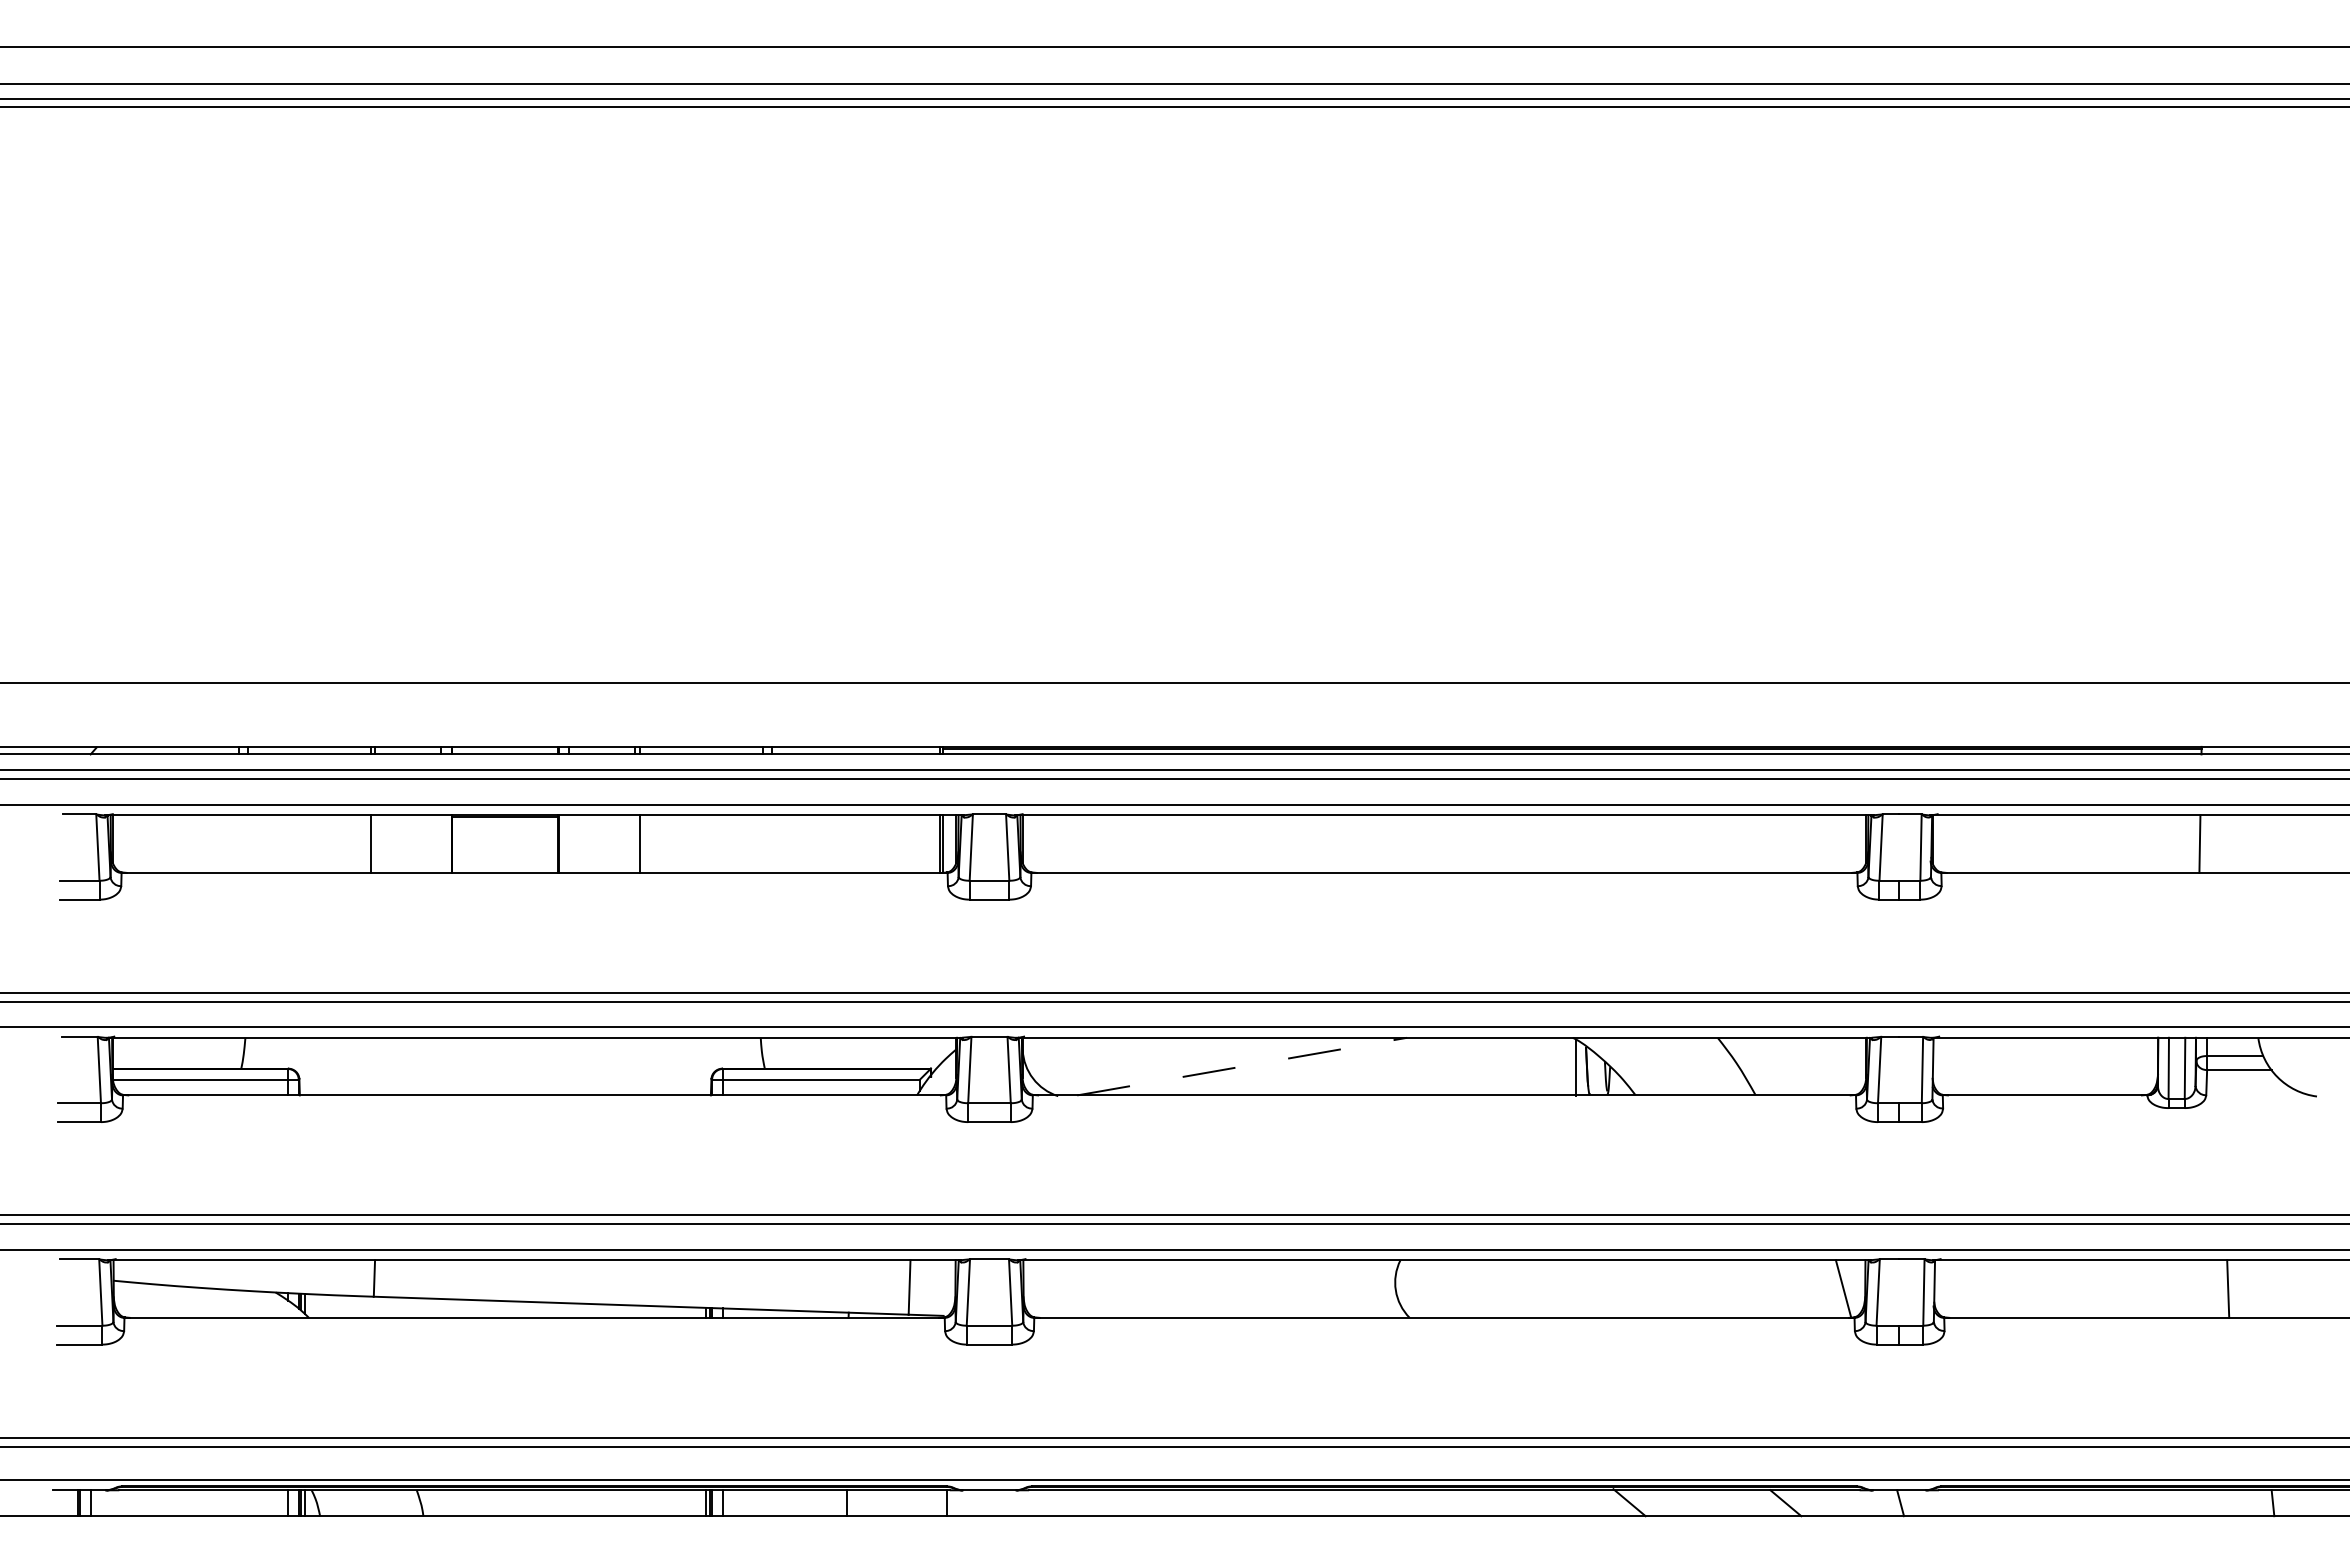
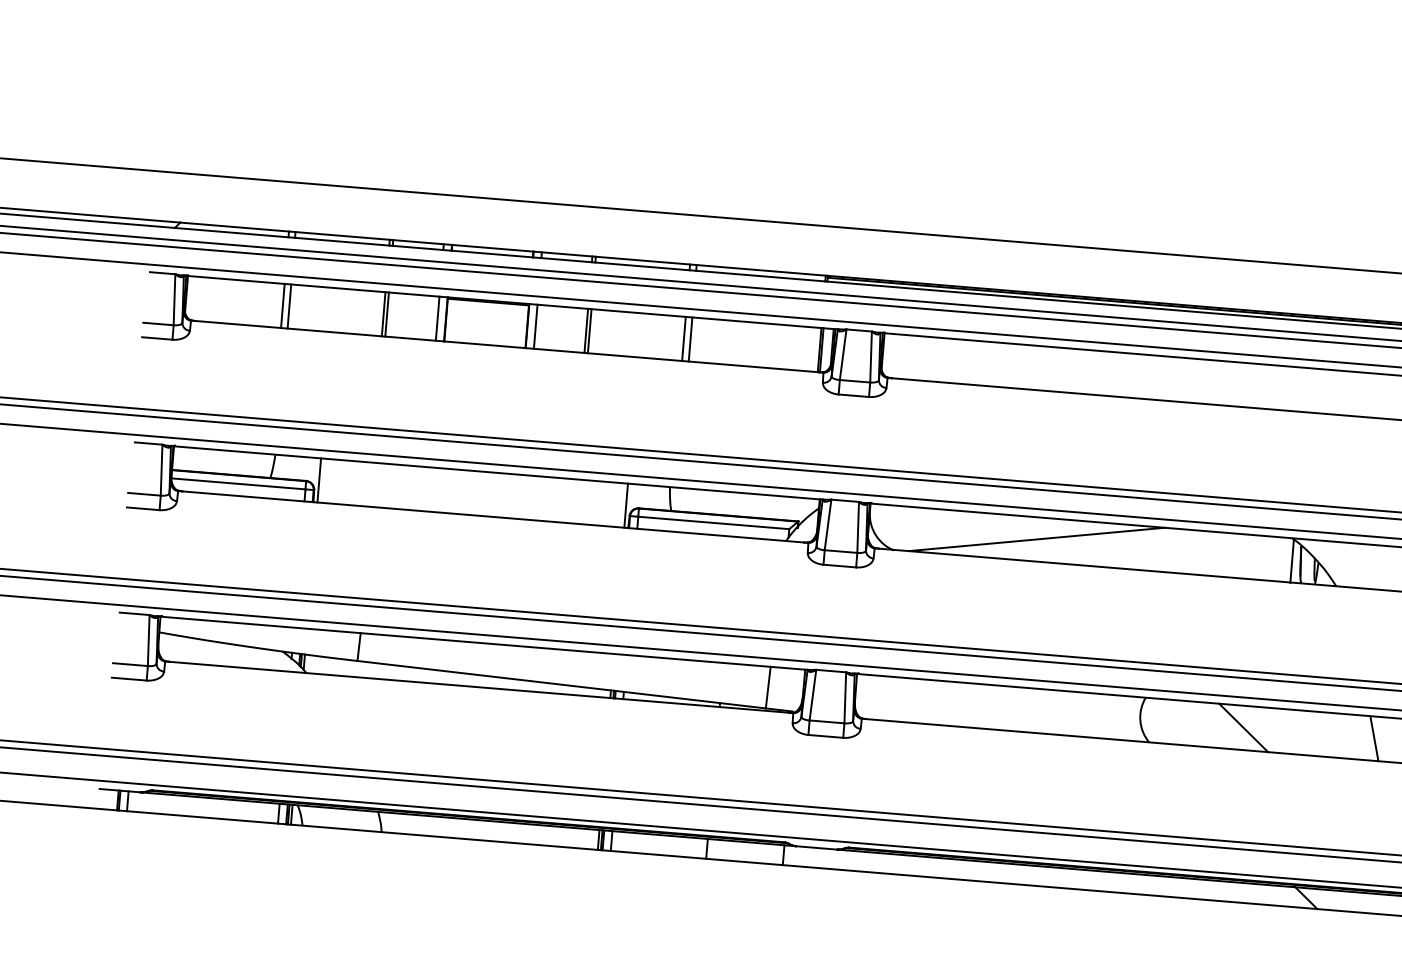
line: (239, 843) -> (283, 305), added
line: (247, 843) -> (289, 306), added
line: (375, 843) -> (387, 314), added
line: (441, 843) -> (437, 318), added
line: (569, 843) -> (535, 326), added
line: (635, 843) -> (586, 330), added
line: (763, 843) -> (684, 338), added
line: (771, 843) -> (690, 339), added
line: (305, 1066) -> (319, 480), added
line: (705, 1066) -> (625, 505), added
line: (1242, 1066) -> (1037, 539), dashed -> solid
line: (1530, 1288) -> (1243, 727), added
line: (1701, 1288) -> (1374, 738), added

